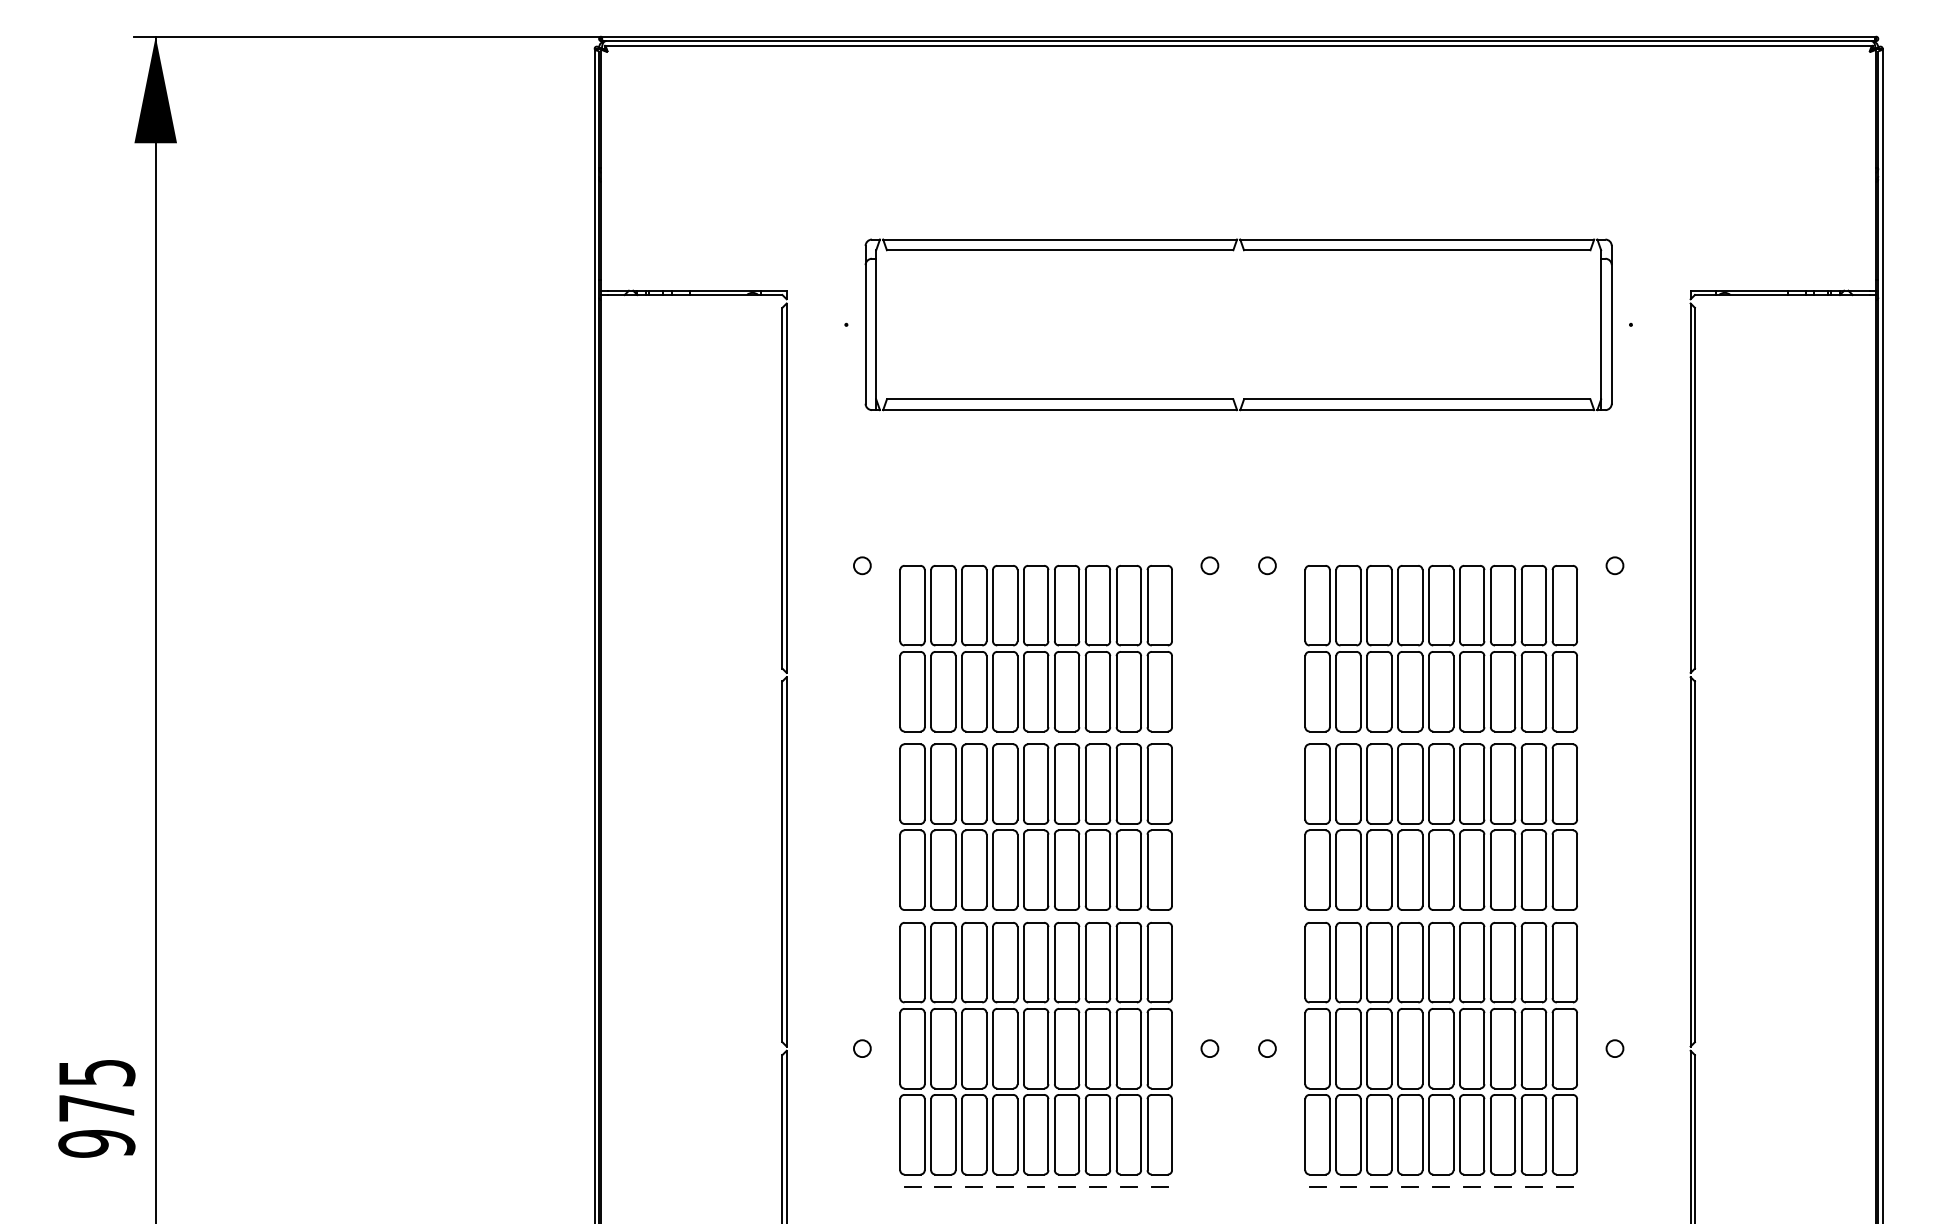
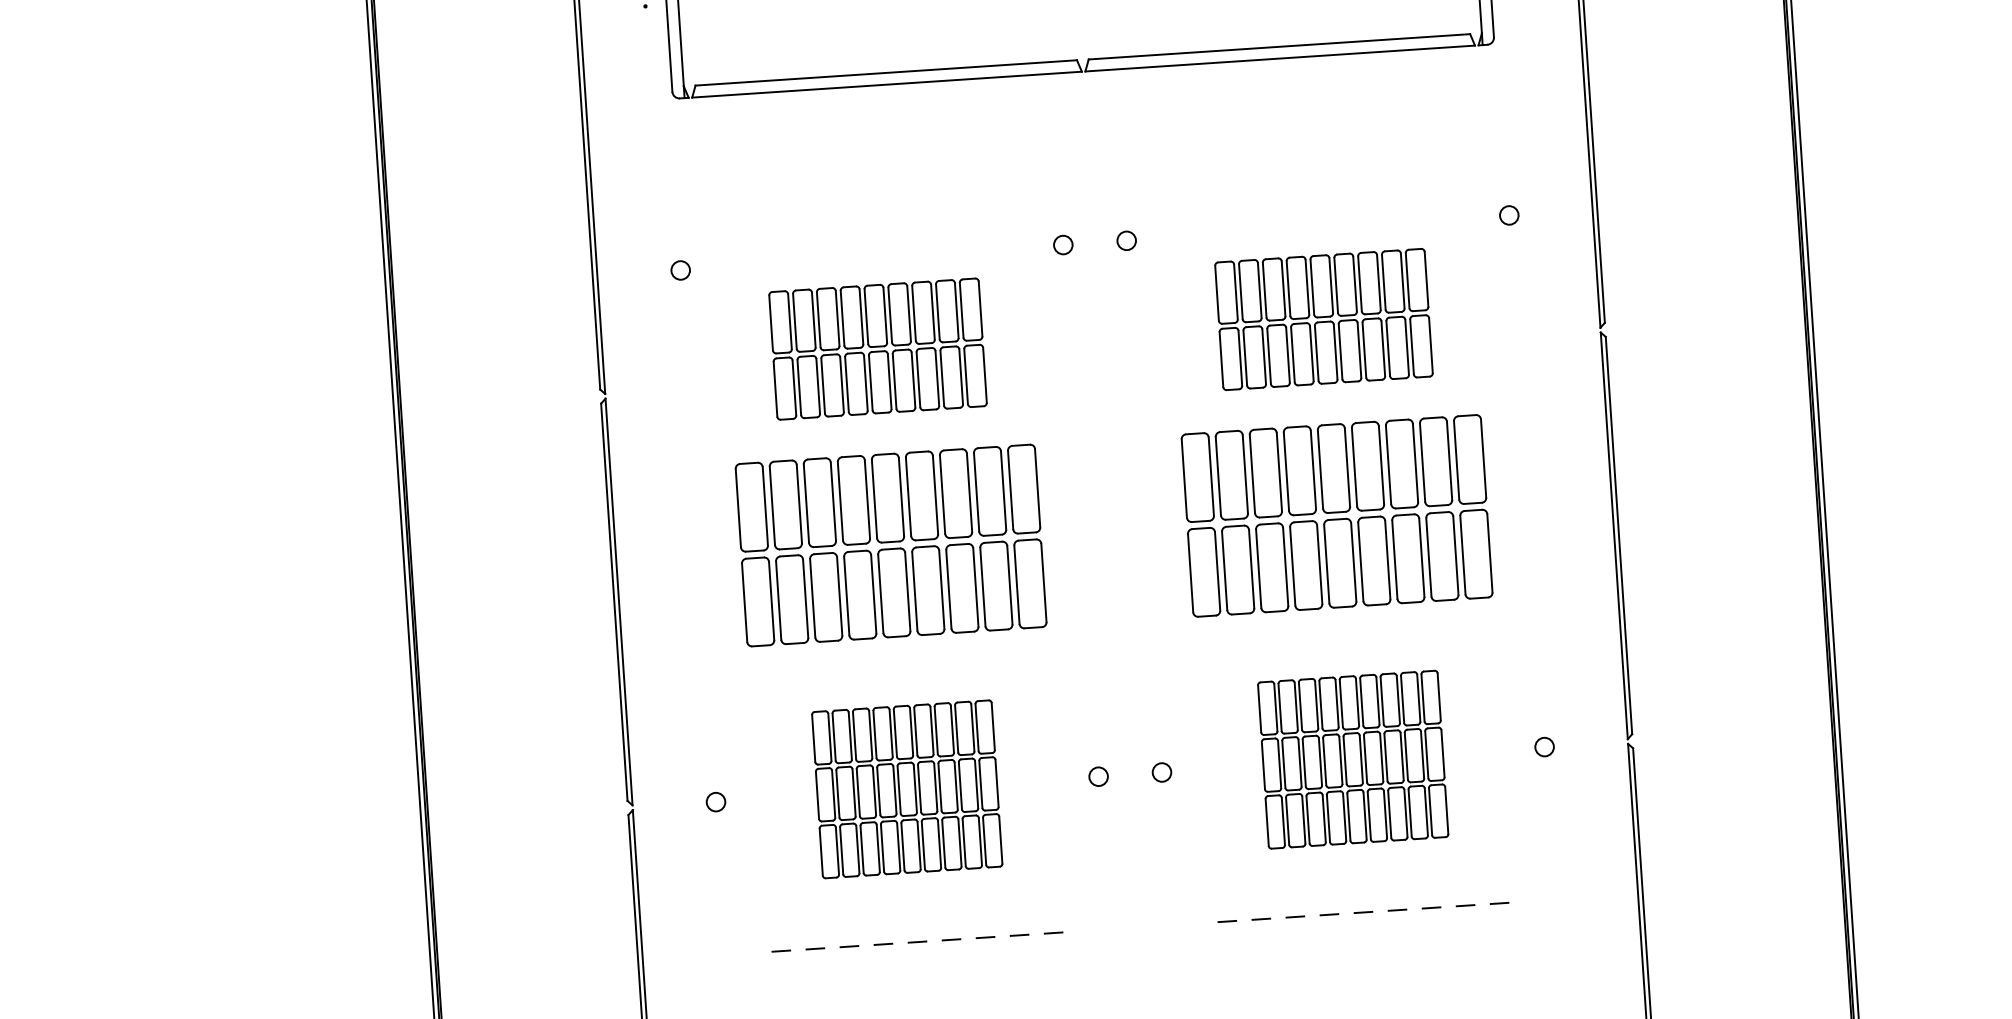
part: (1035, 648) -> (877, 348), size x0.7
part: (1440, 648) -> (1323, 319), size x0.7
part: (1035, 1048) -> (906, 789), size x0.6
part: (1440, 1048) -> (1352, 759), size x0.6

